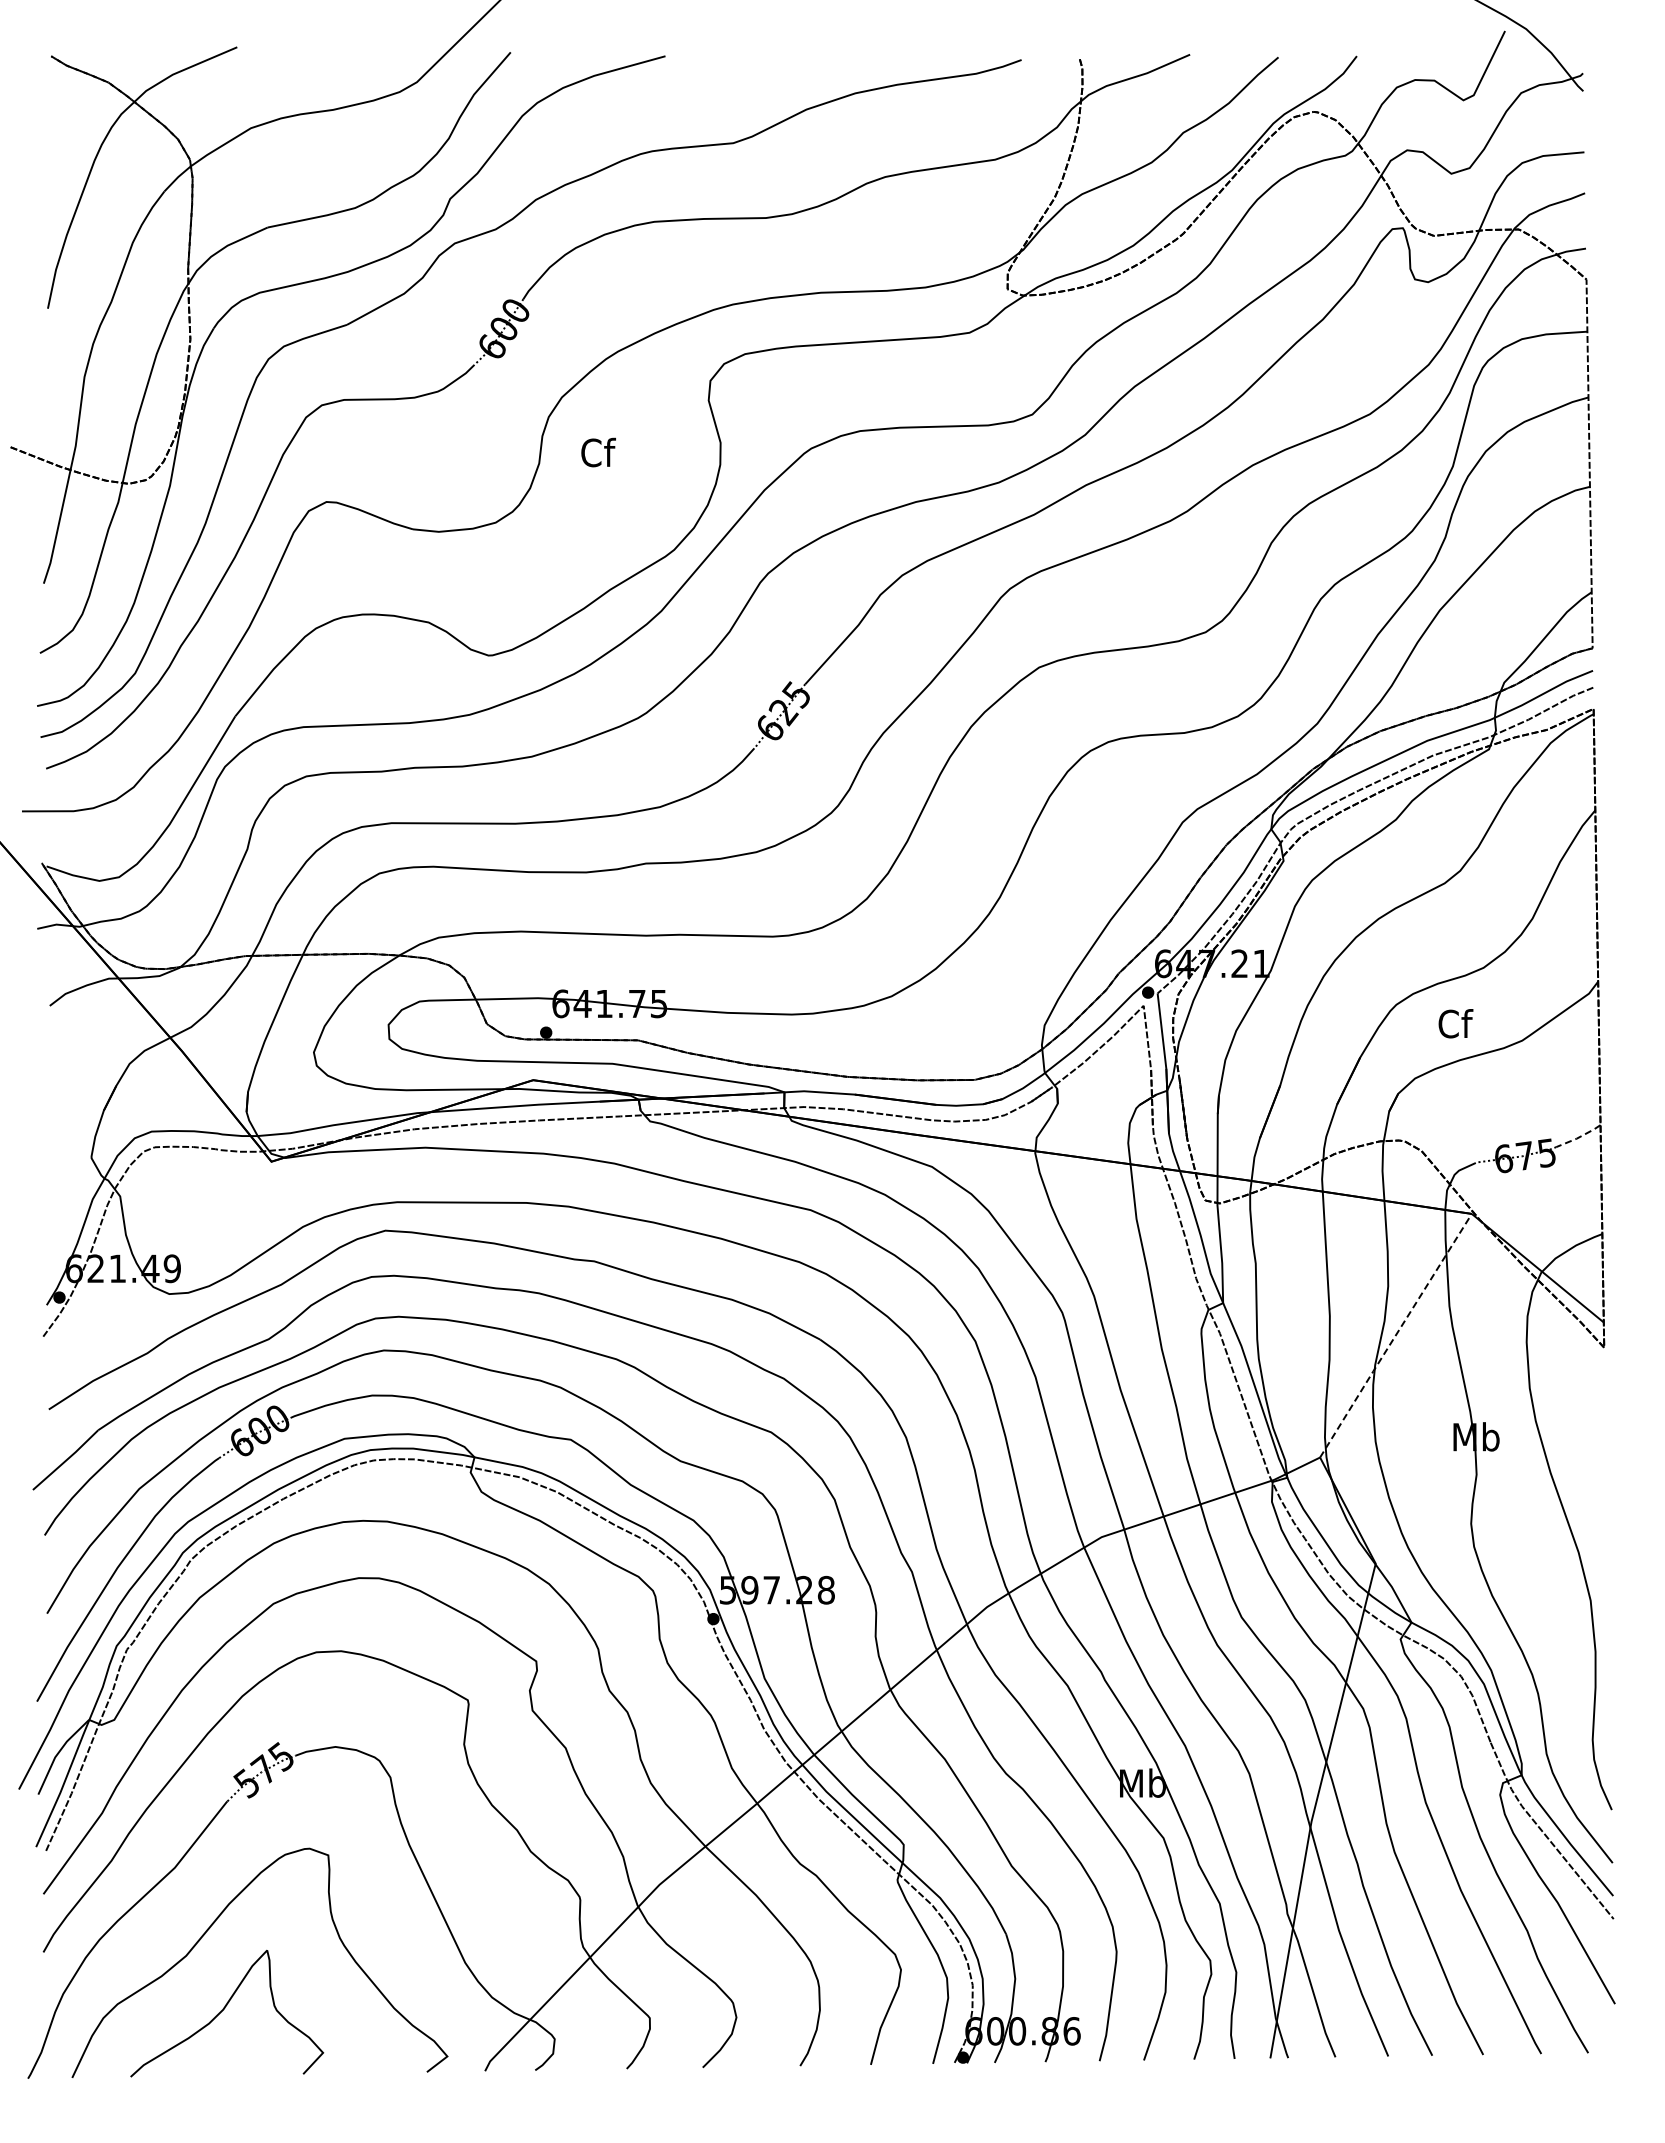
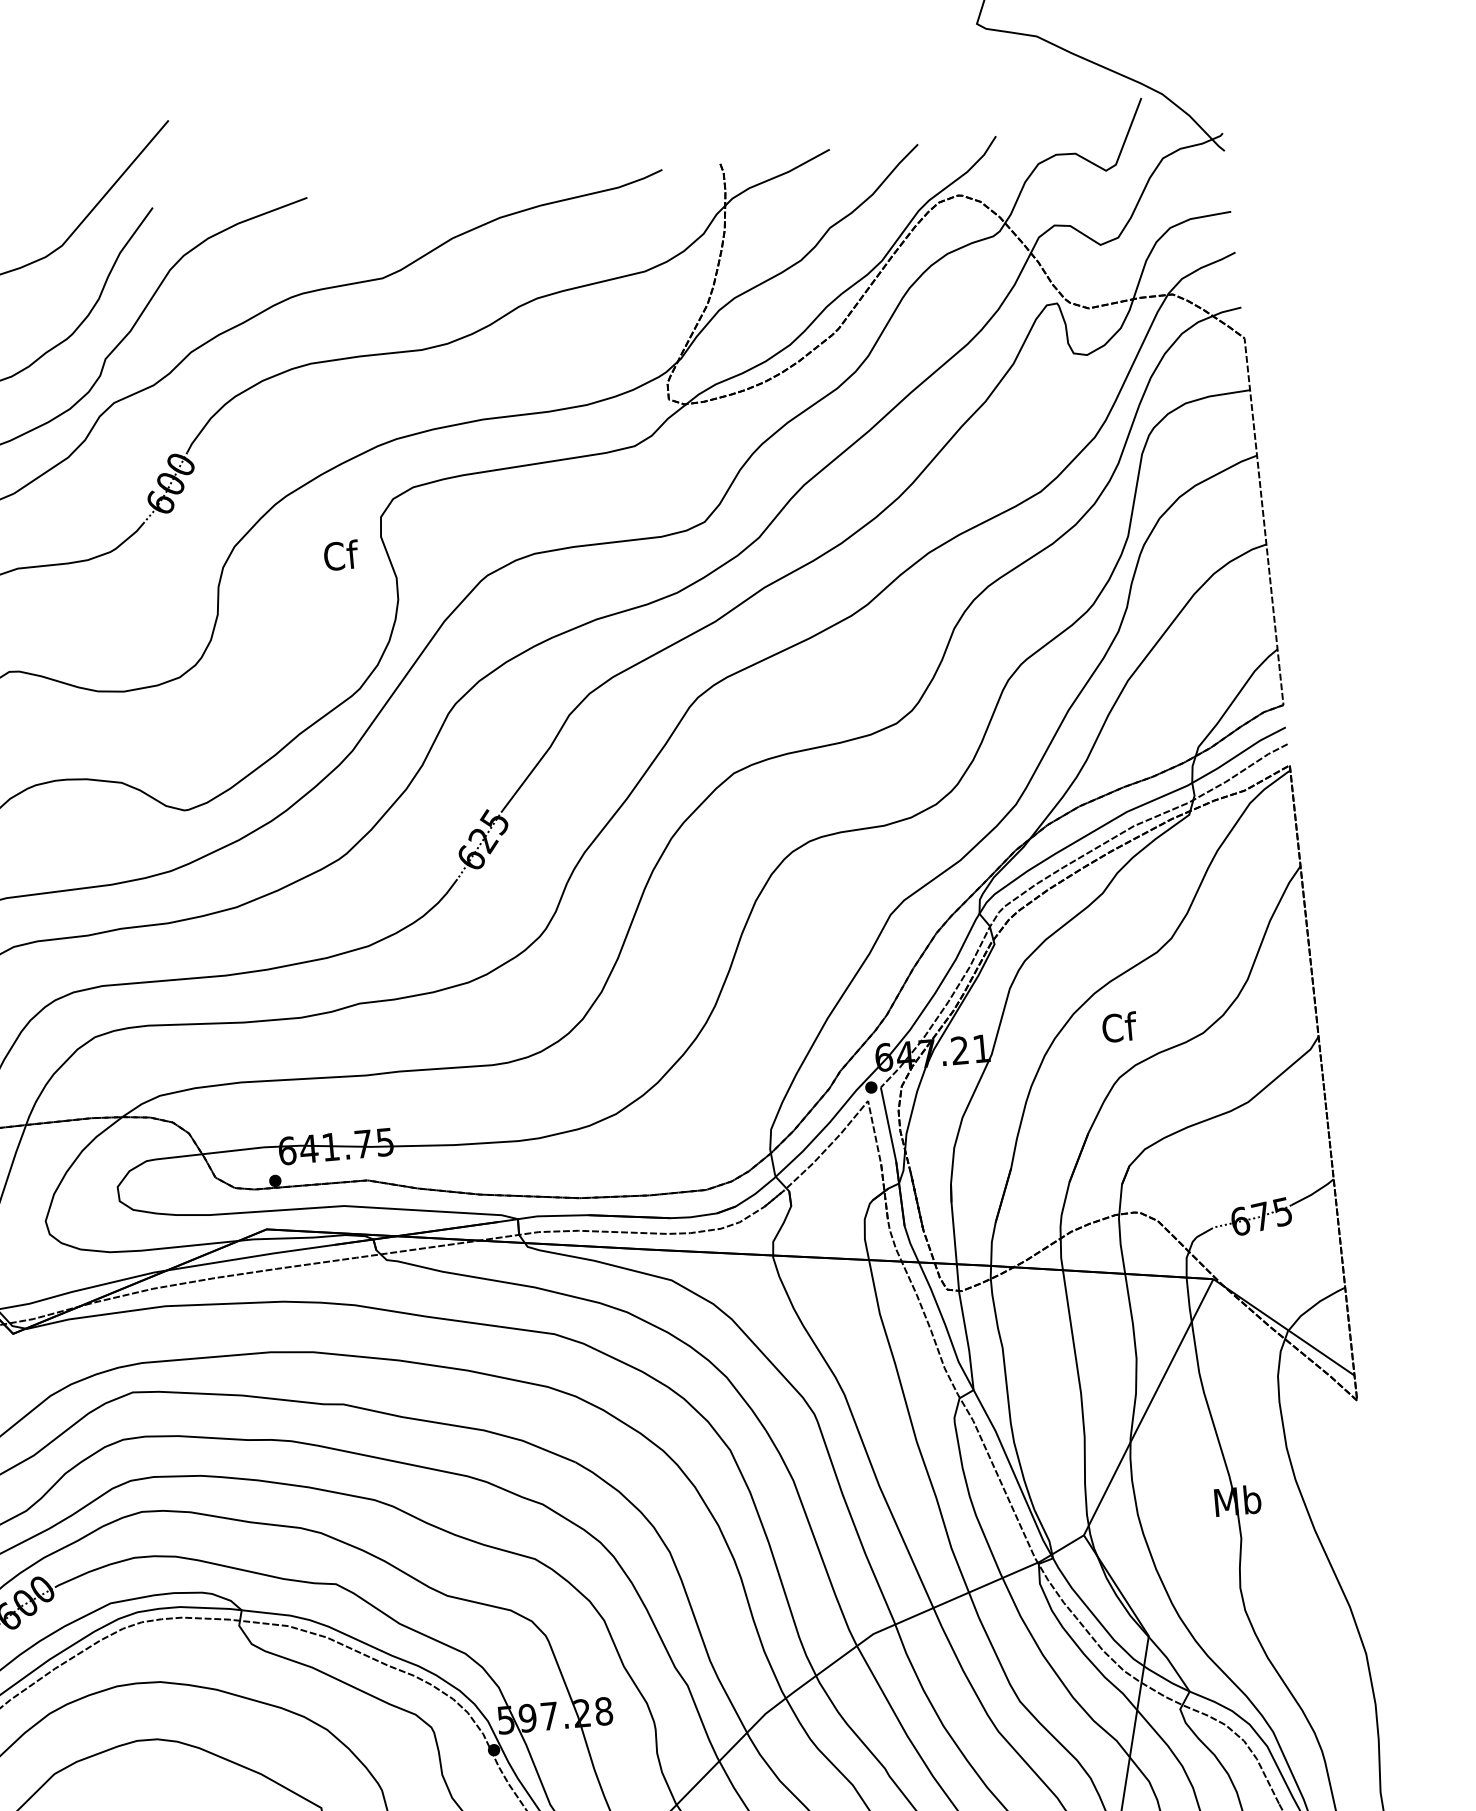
text: (598, 452) -> (341, 555), moved
text: (1455, 1023) -> (1119, 1027), moved
line: (1579, 1137) -> (1313, 1193), dashed -> solid
line: (1395, 1335) -> (1148, 1407), dashed -> solid

